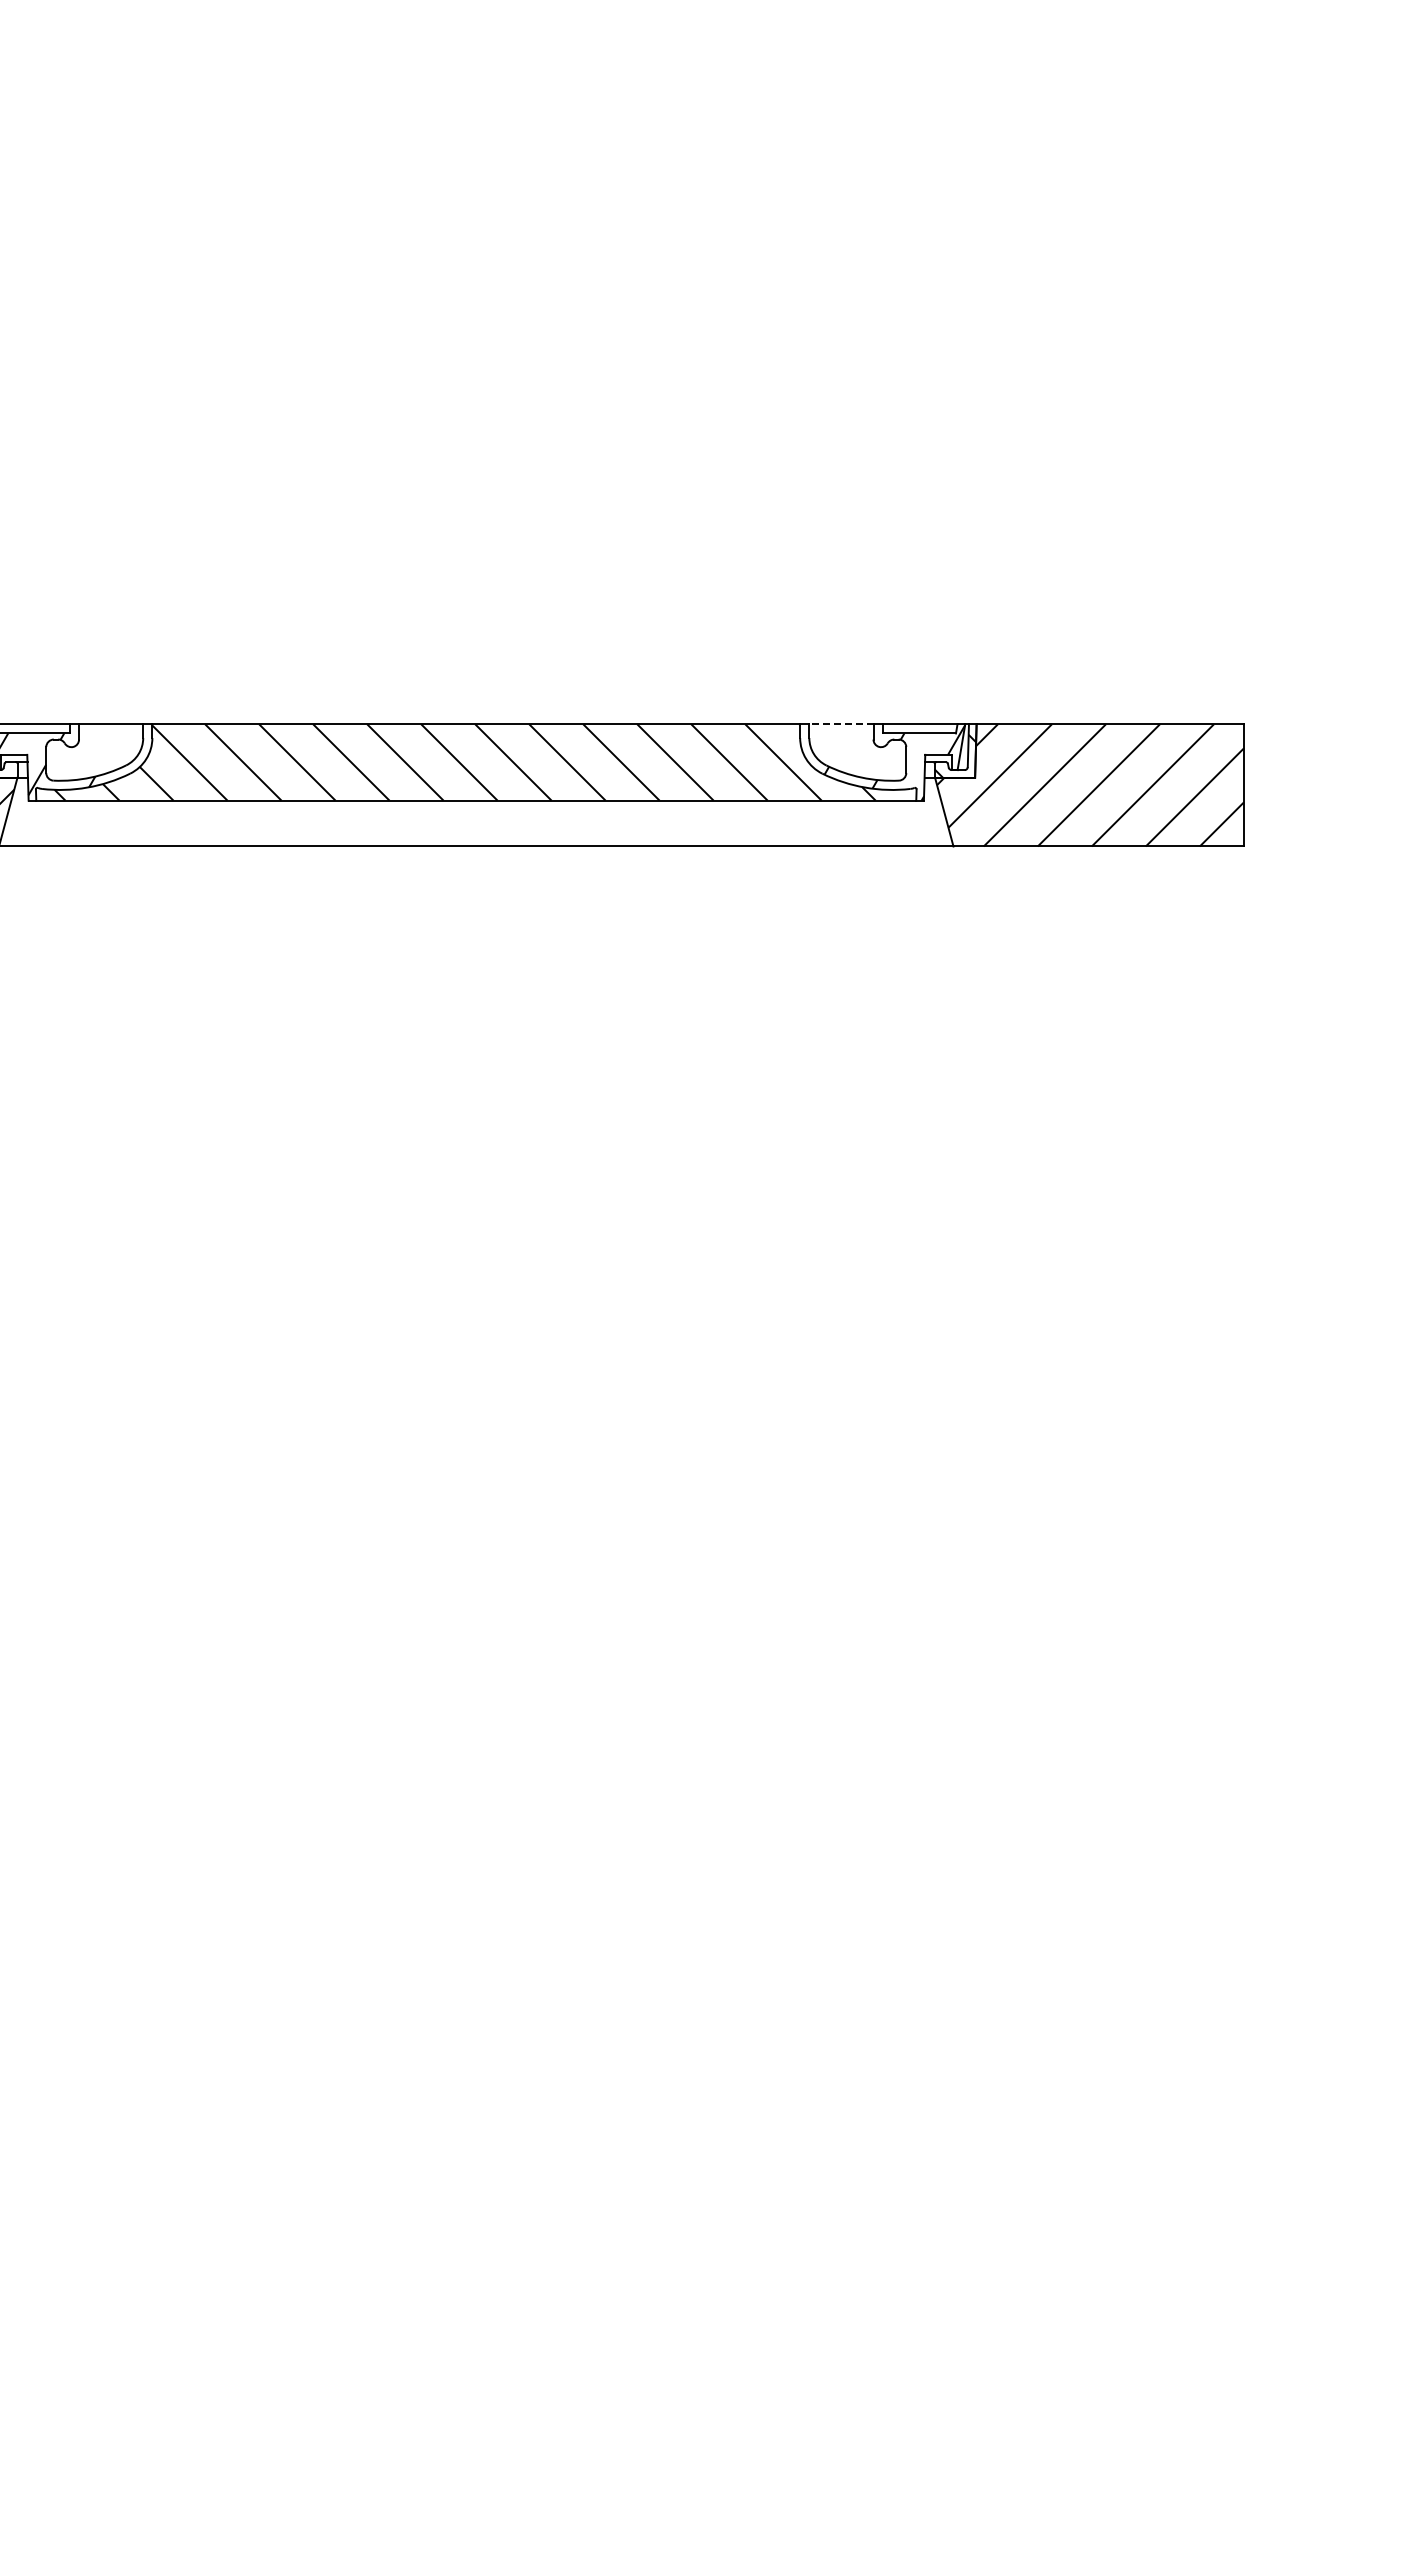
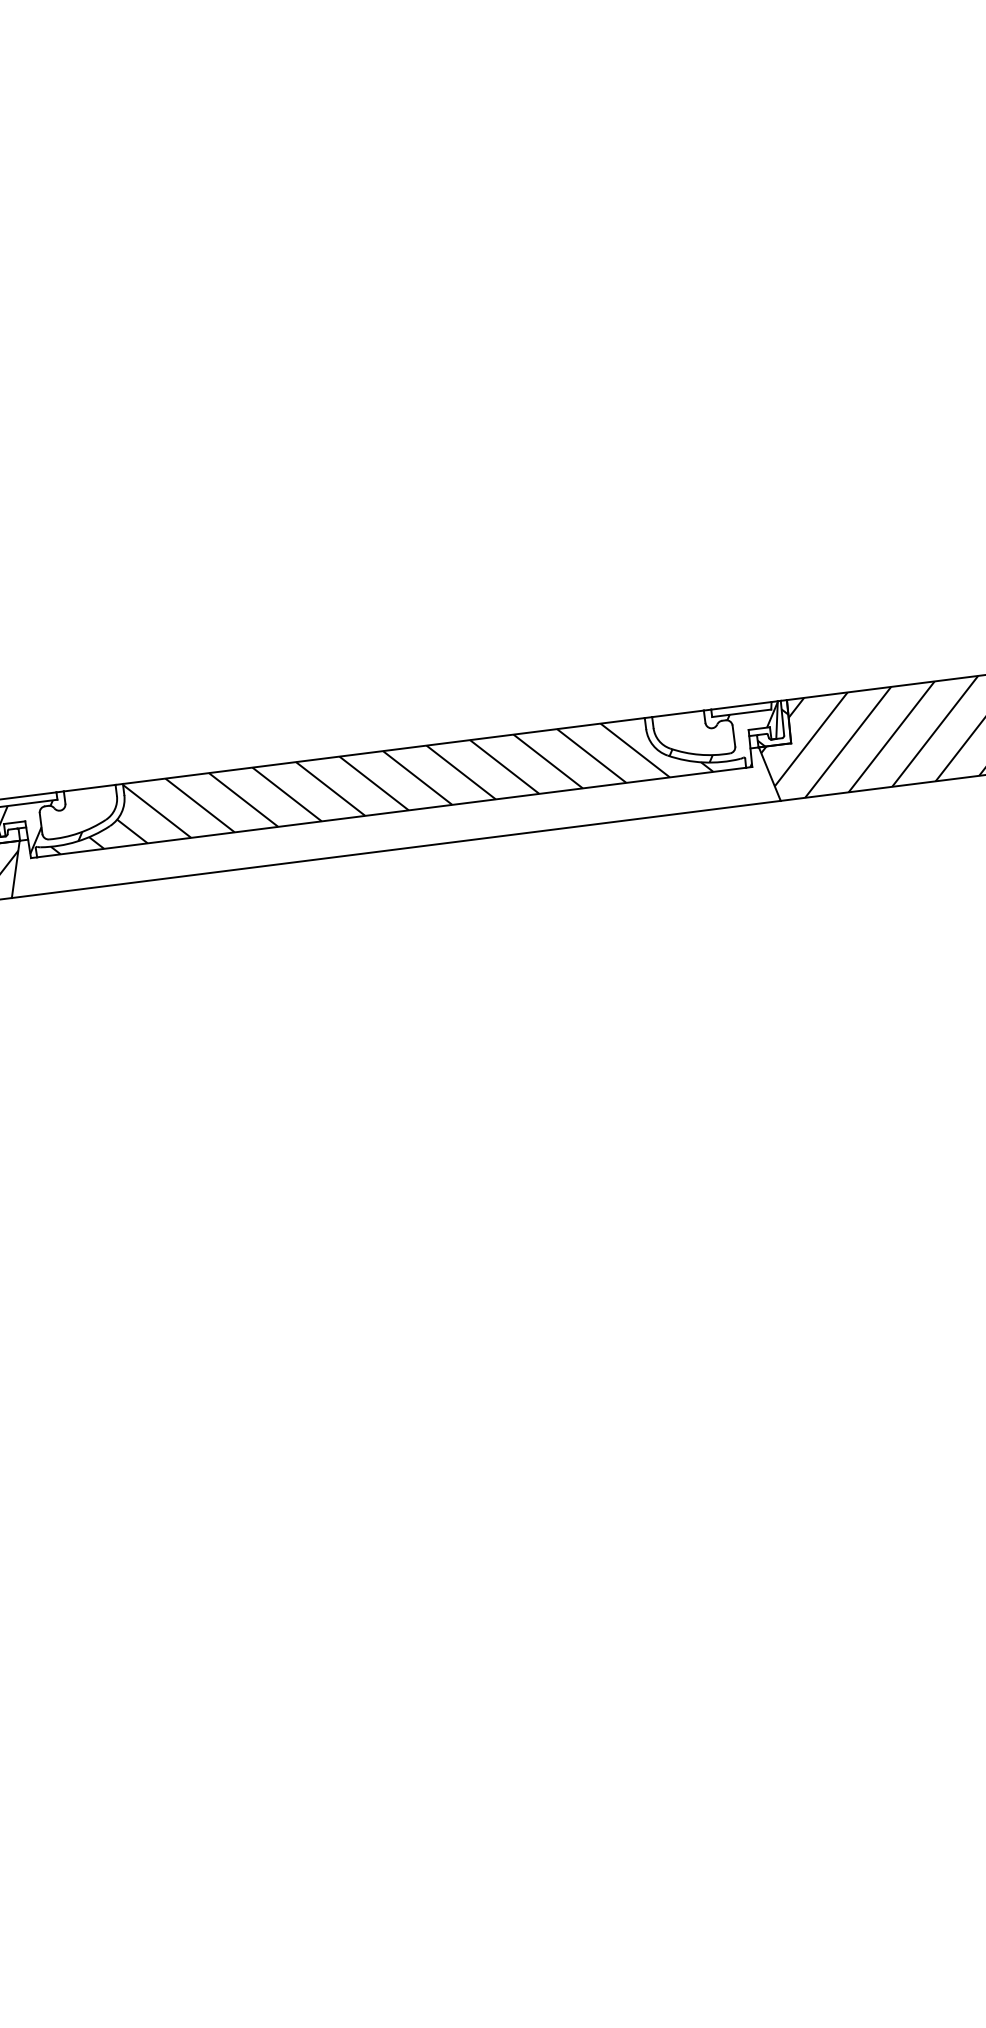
line: (840, 724) -> (677, 714), dashed -> solid

